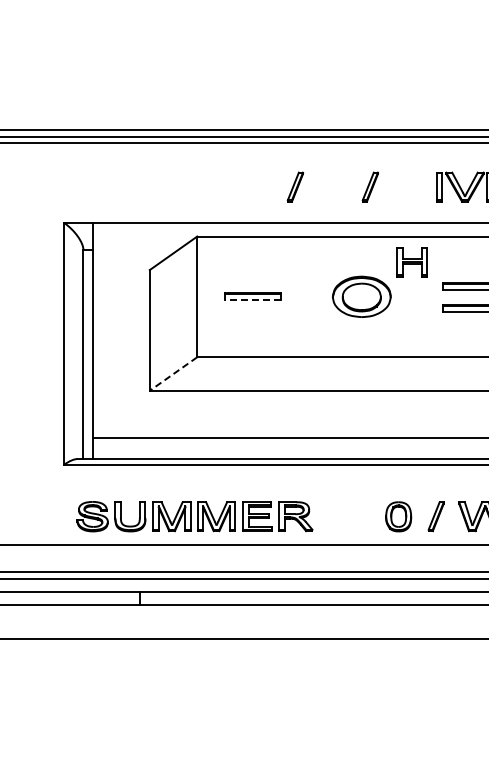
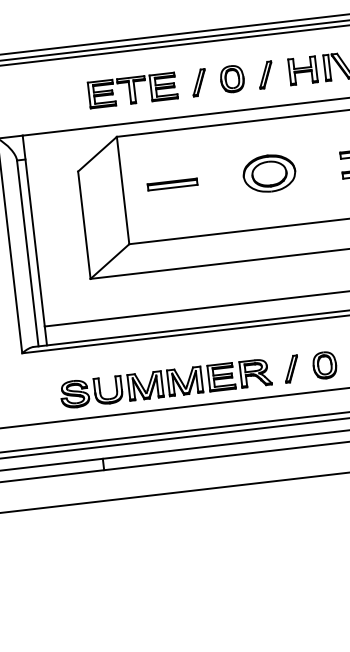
part: (332, 186) -> (232, 78), added
part: (220, 187) -> (132, 90), added
part: (411, 262) -> (302, 71), moved
line: (252, 300) -> (172, 188), dashed -> solid
line: (173, 374) -> (109, 262), dashed -> solid
part: (194, 516) -> (165, 383), moved
part: (360, 516) -> (290, 369), added

